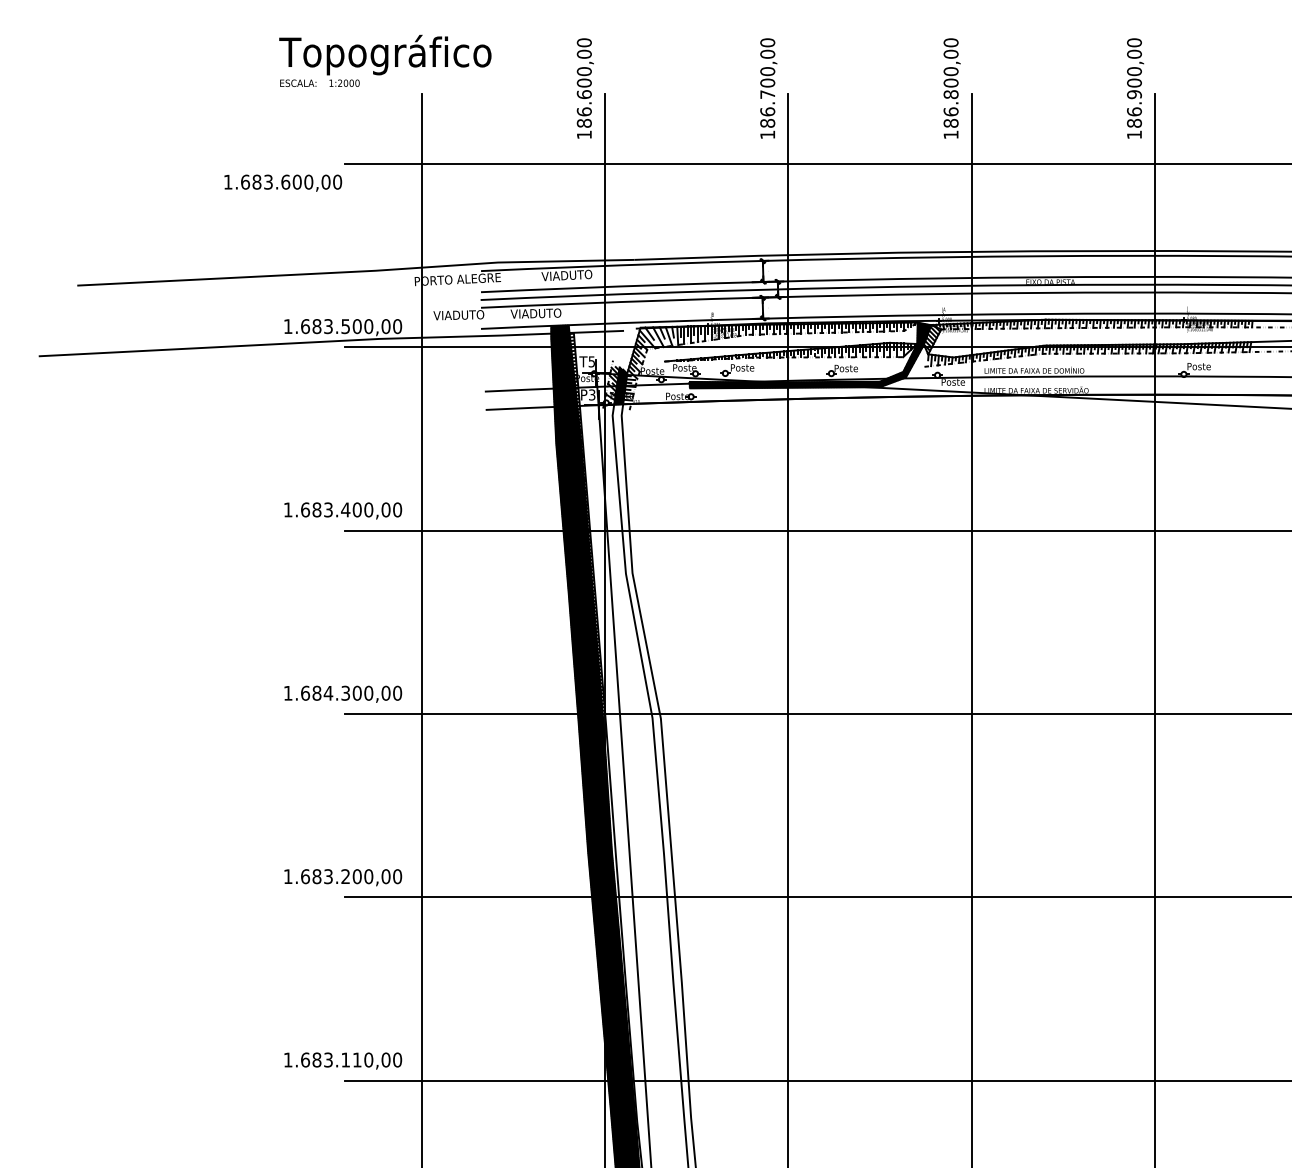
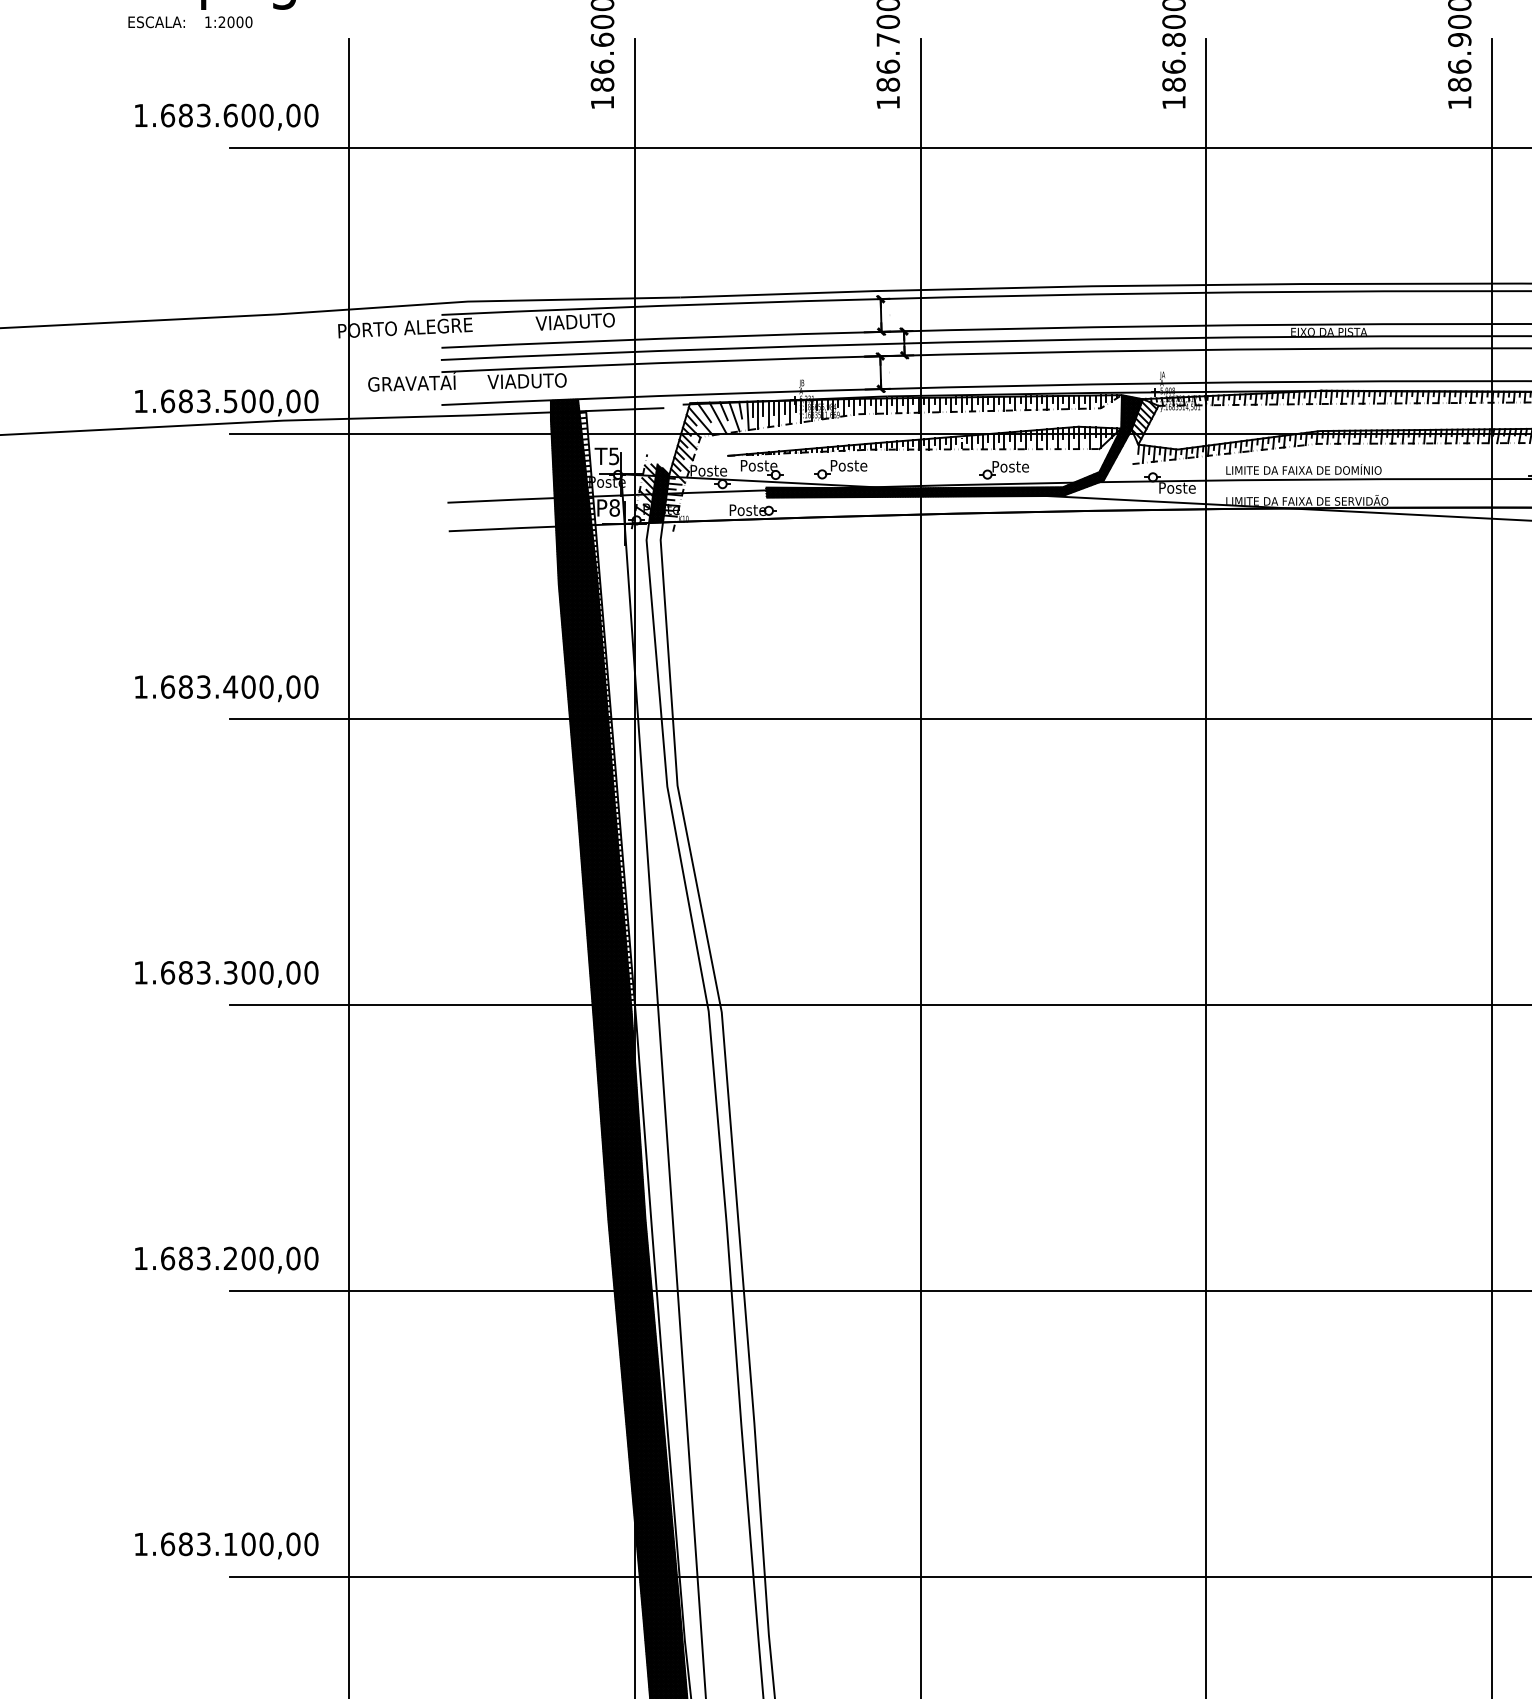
text: (283, 182) -> (227, 116), moved
text: (461, 314) -> (411, 382), VIADUTO -> GRAVATAÍ
text: (591, 394) -> (613, 507), P3 -> P8
text: (328, 692) -> (203, 971), 1.684.300,00 -> 1.683.300,00
text: (356, 1059) -> (247, 1543), 1.683.110,00 -> 1.683.100,00

